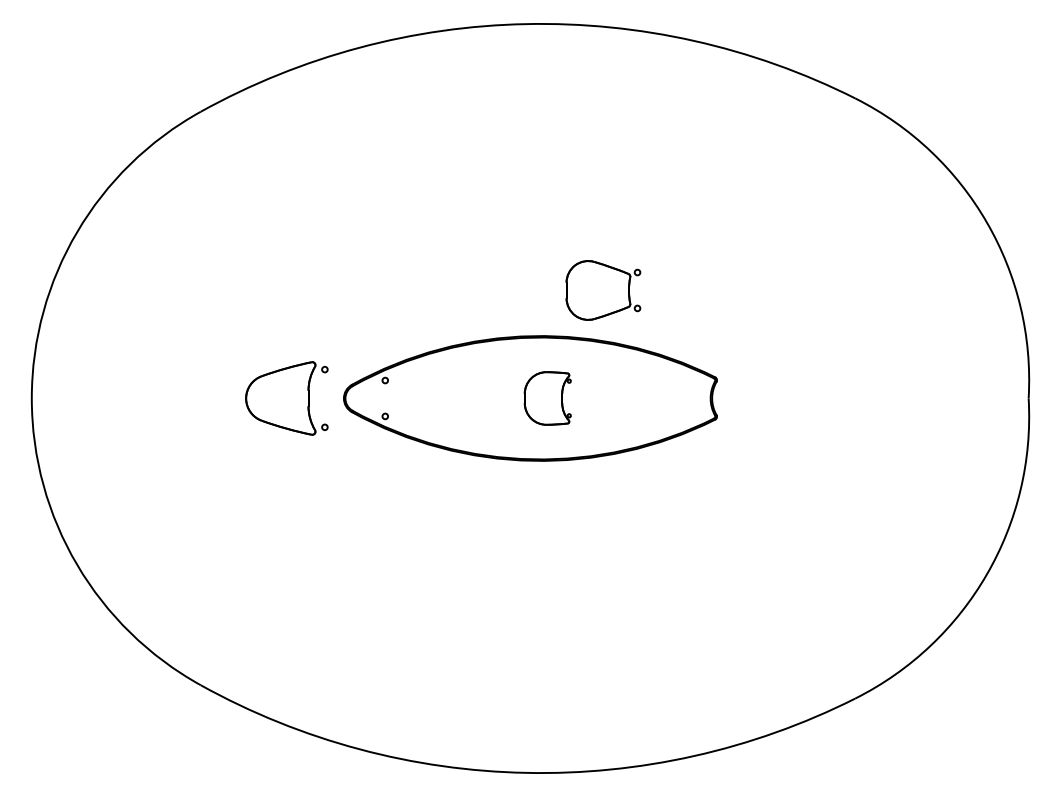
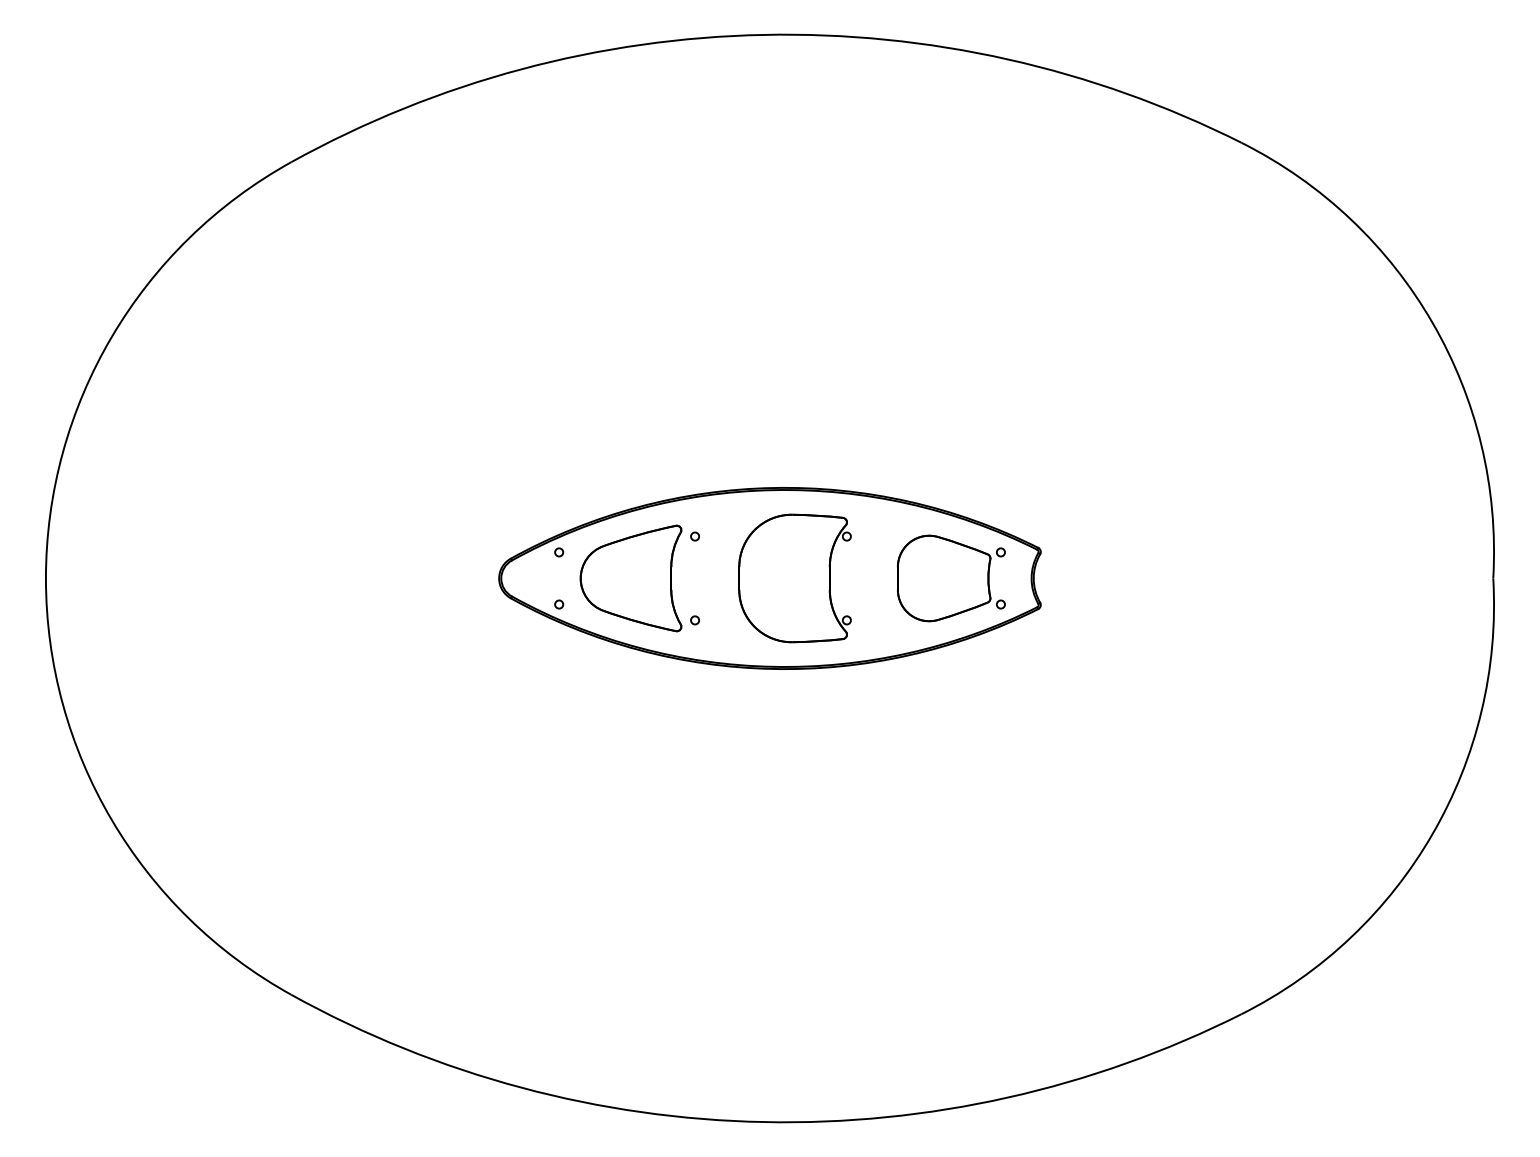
part: (603, 290) -> (951, 578), moved
part: (286, 398) -> (639, 578), moved
part: (547, 398) -> (794, 578), size x1.67

